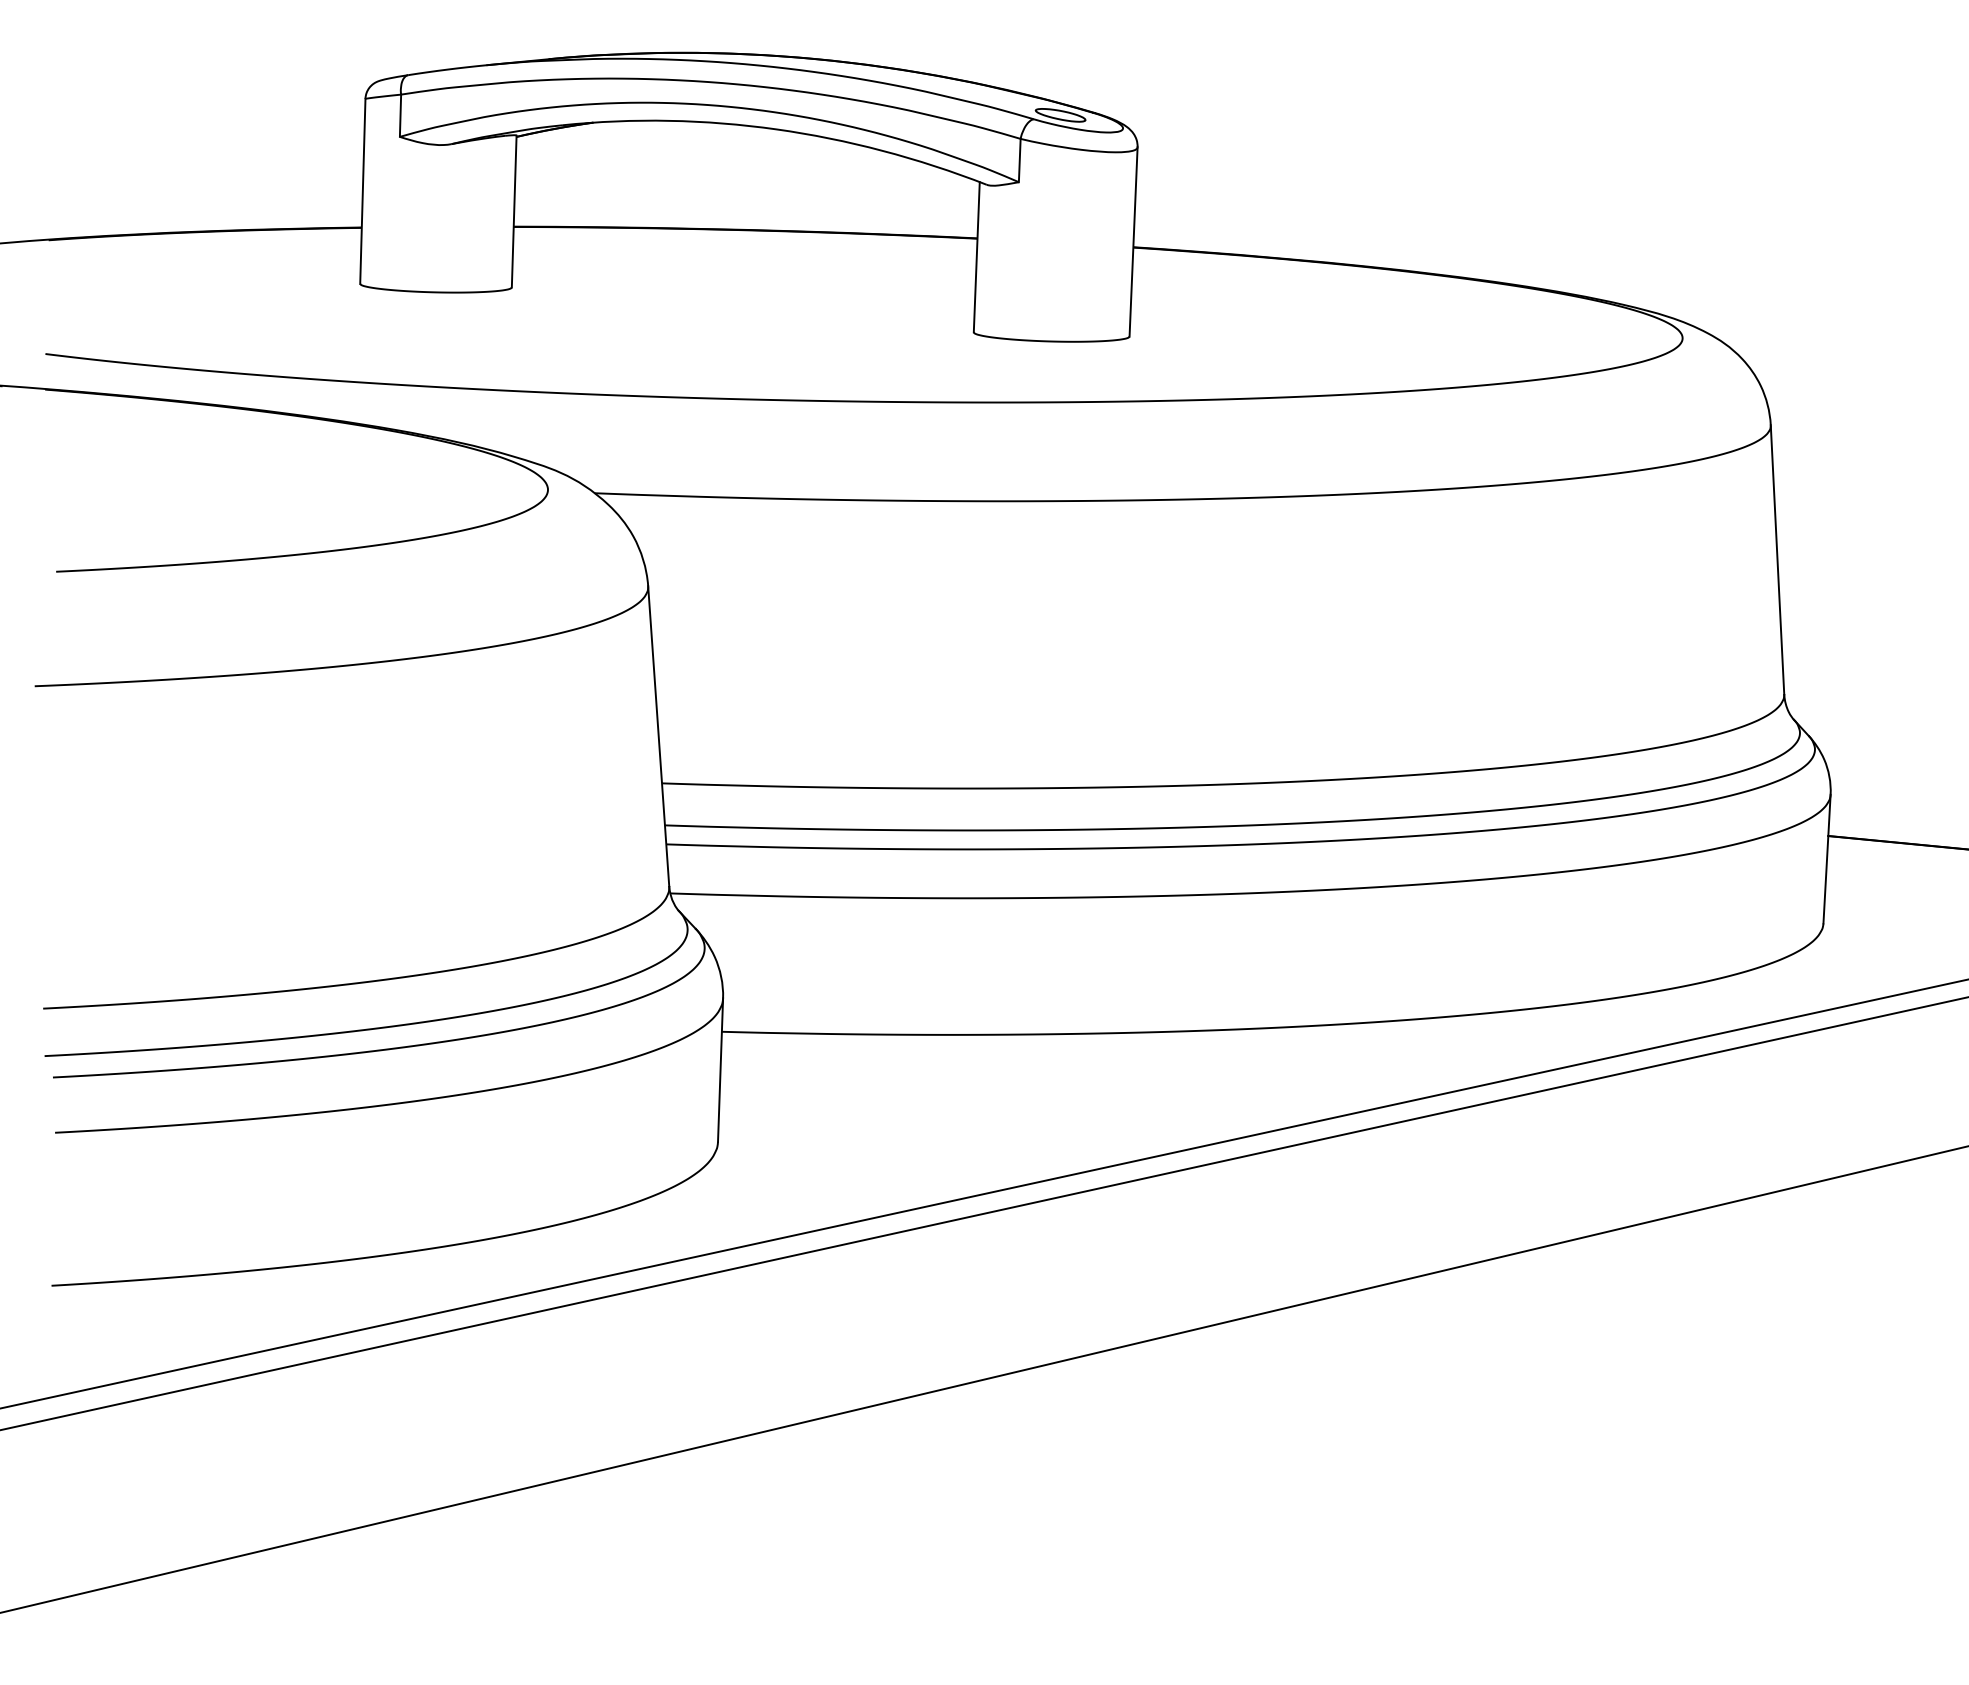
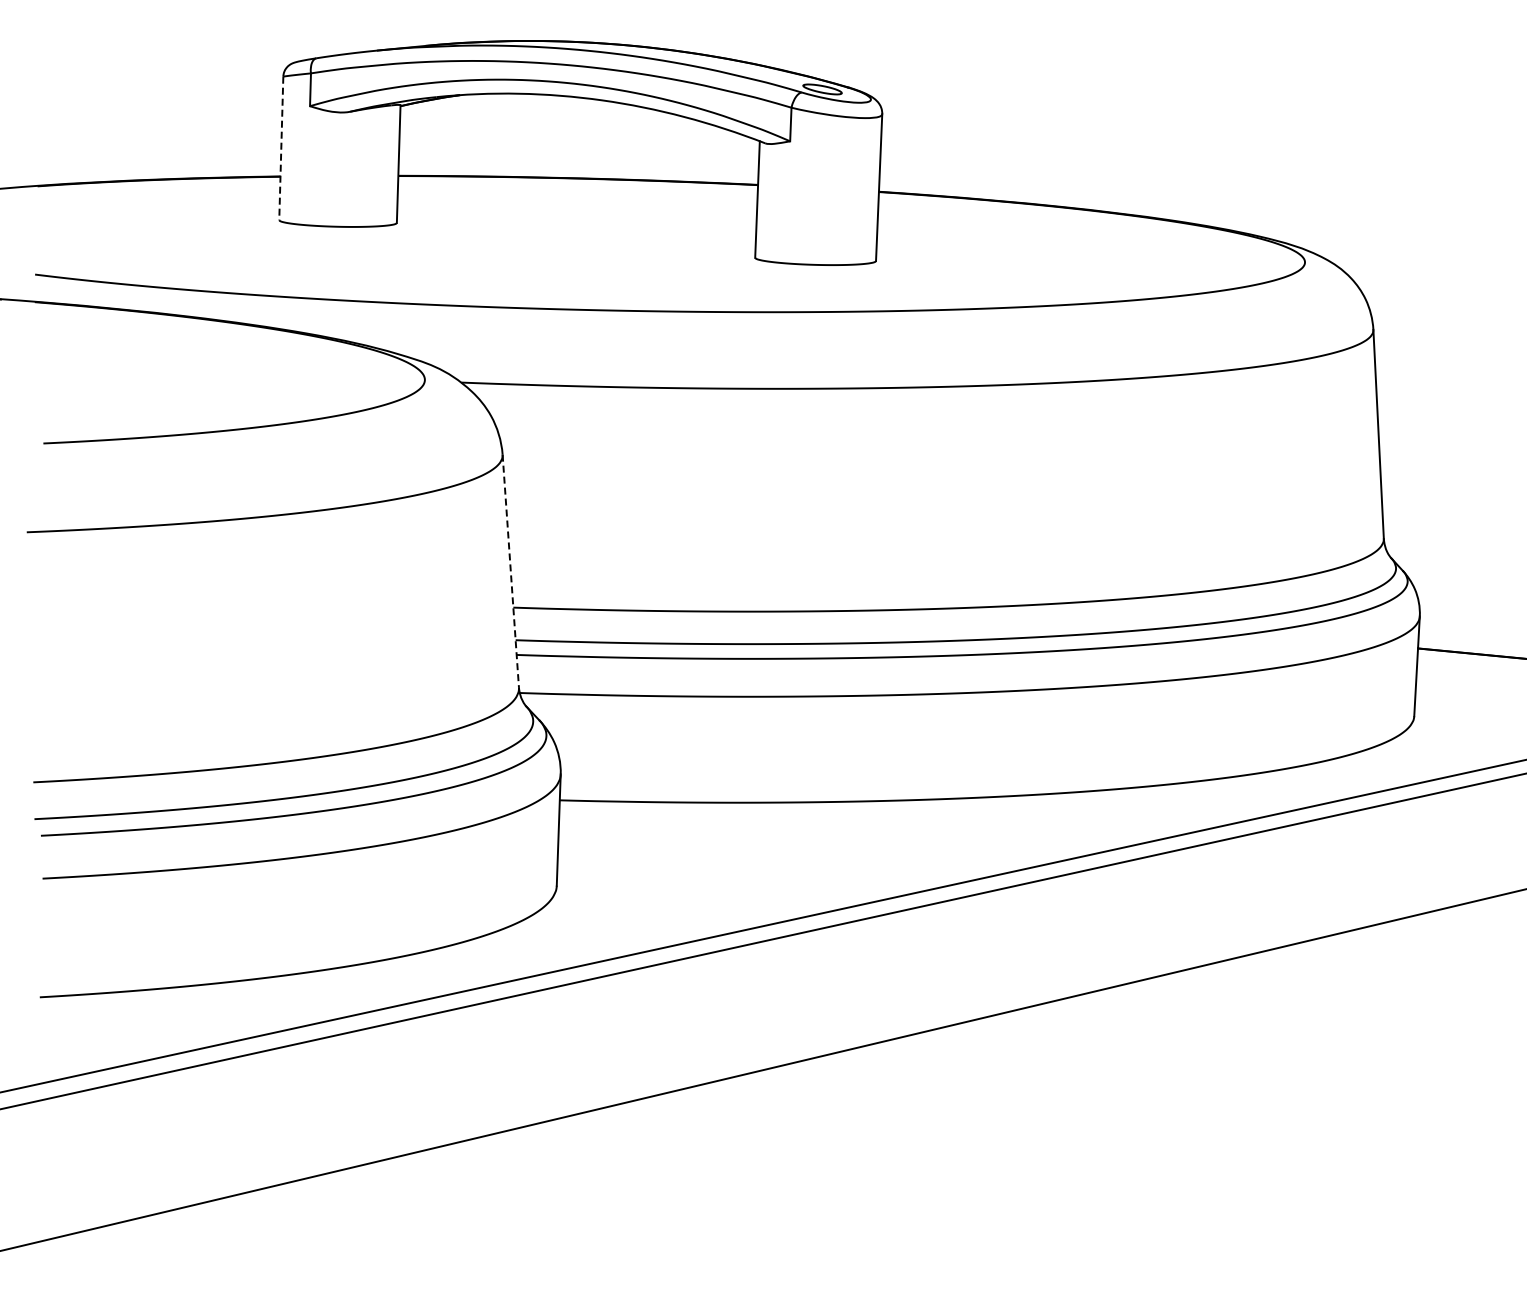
line: (363, 191) -> (281, 148), solid -> dashed
line: (658, 736) -> (510, 571), solid -> dashed

